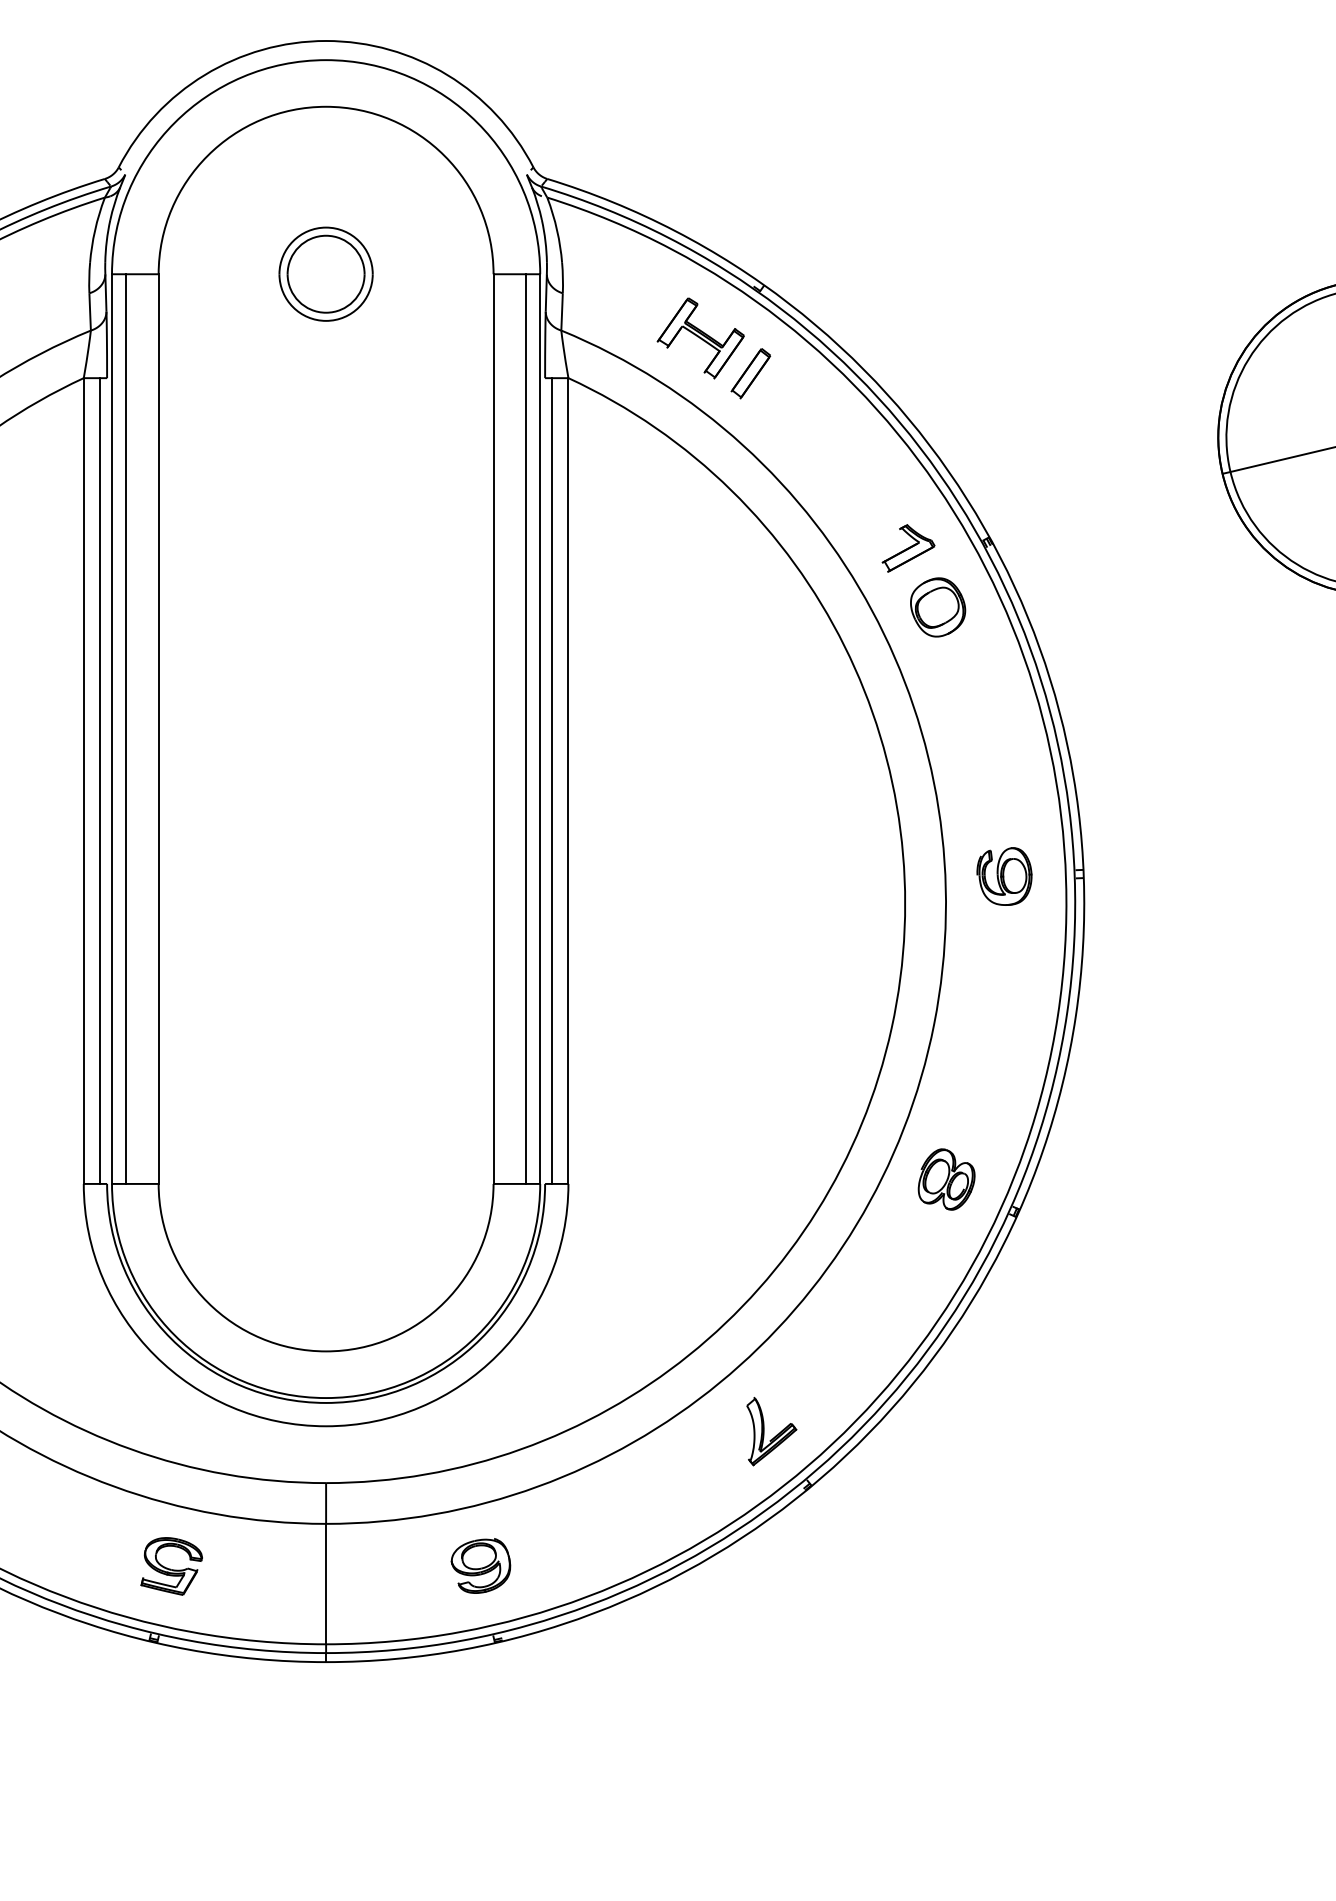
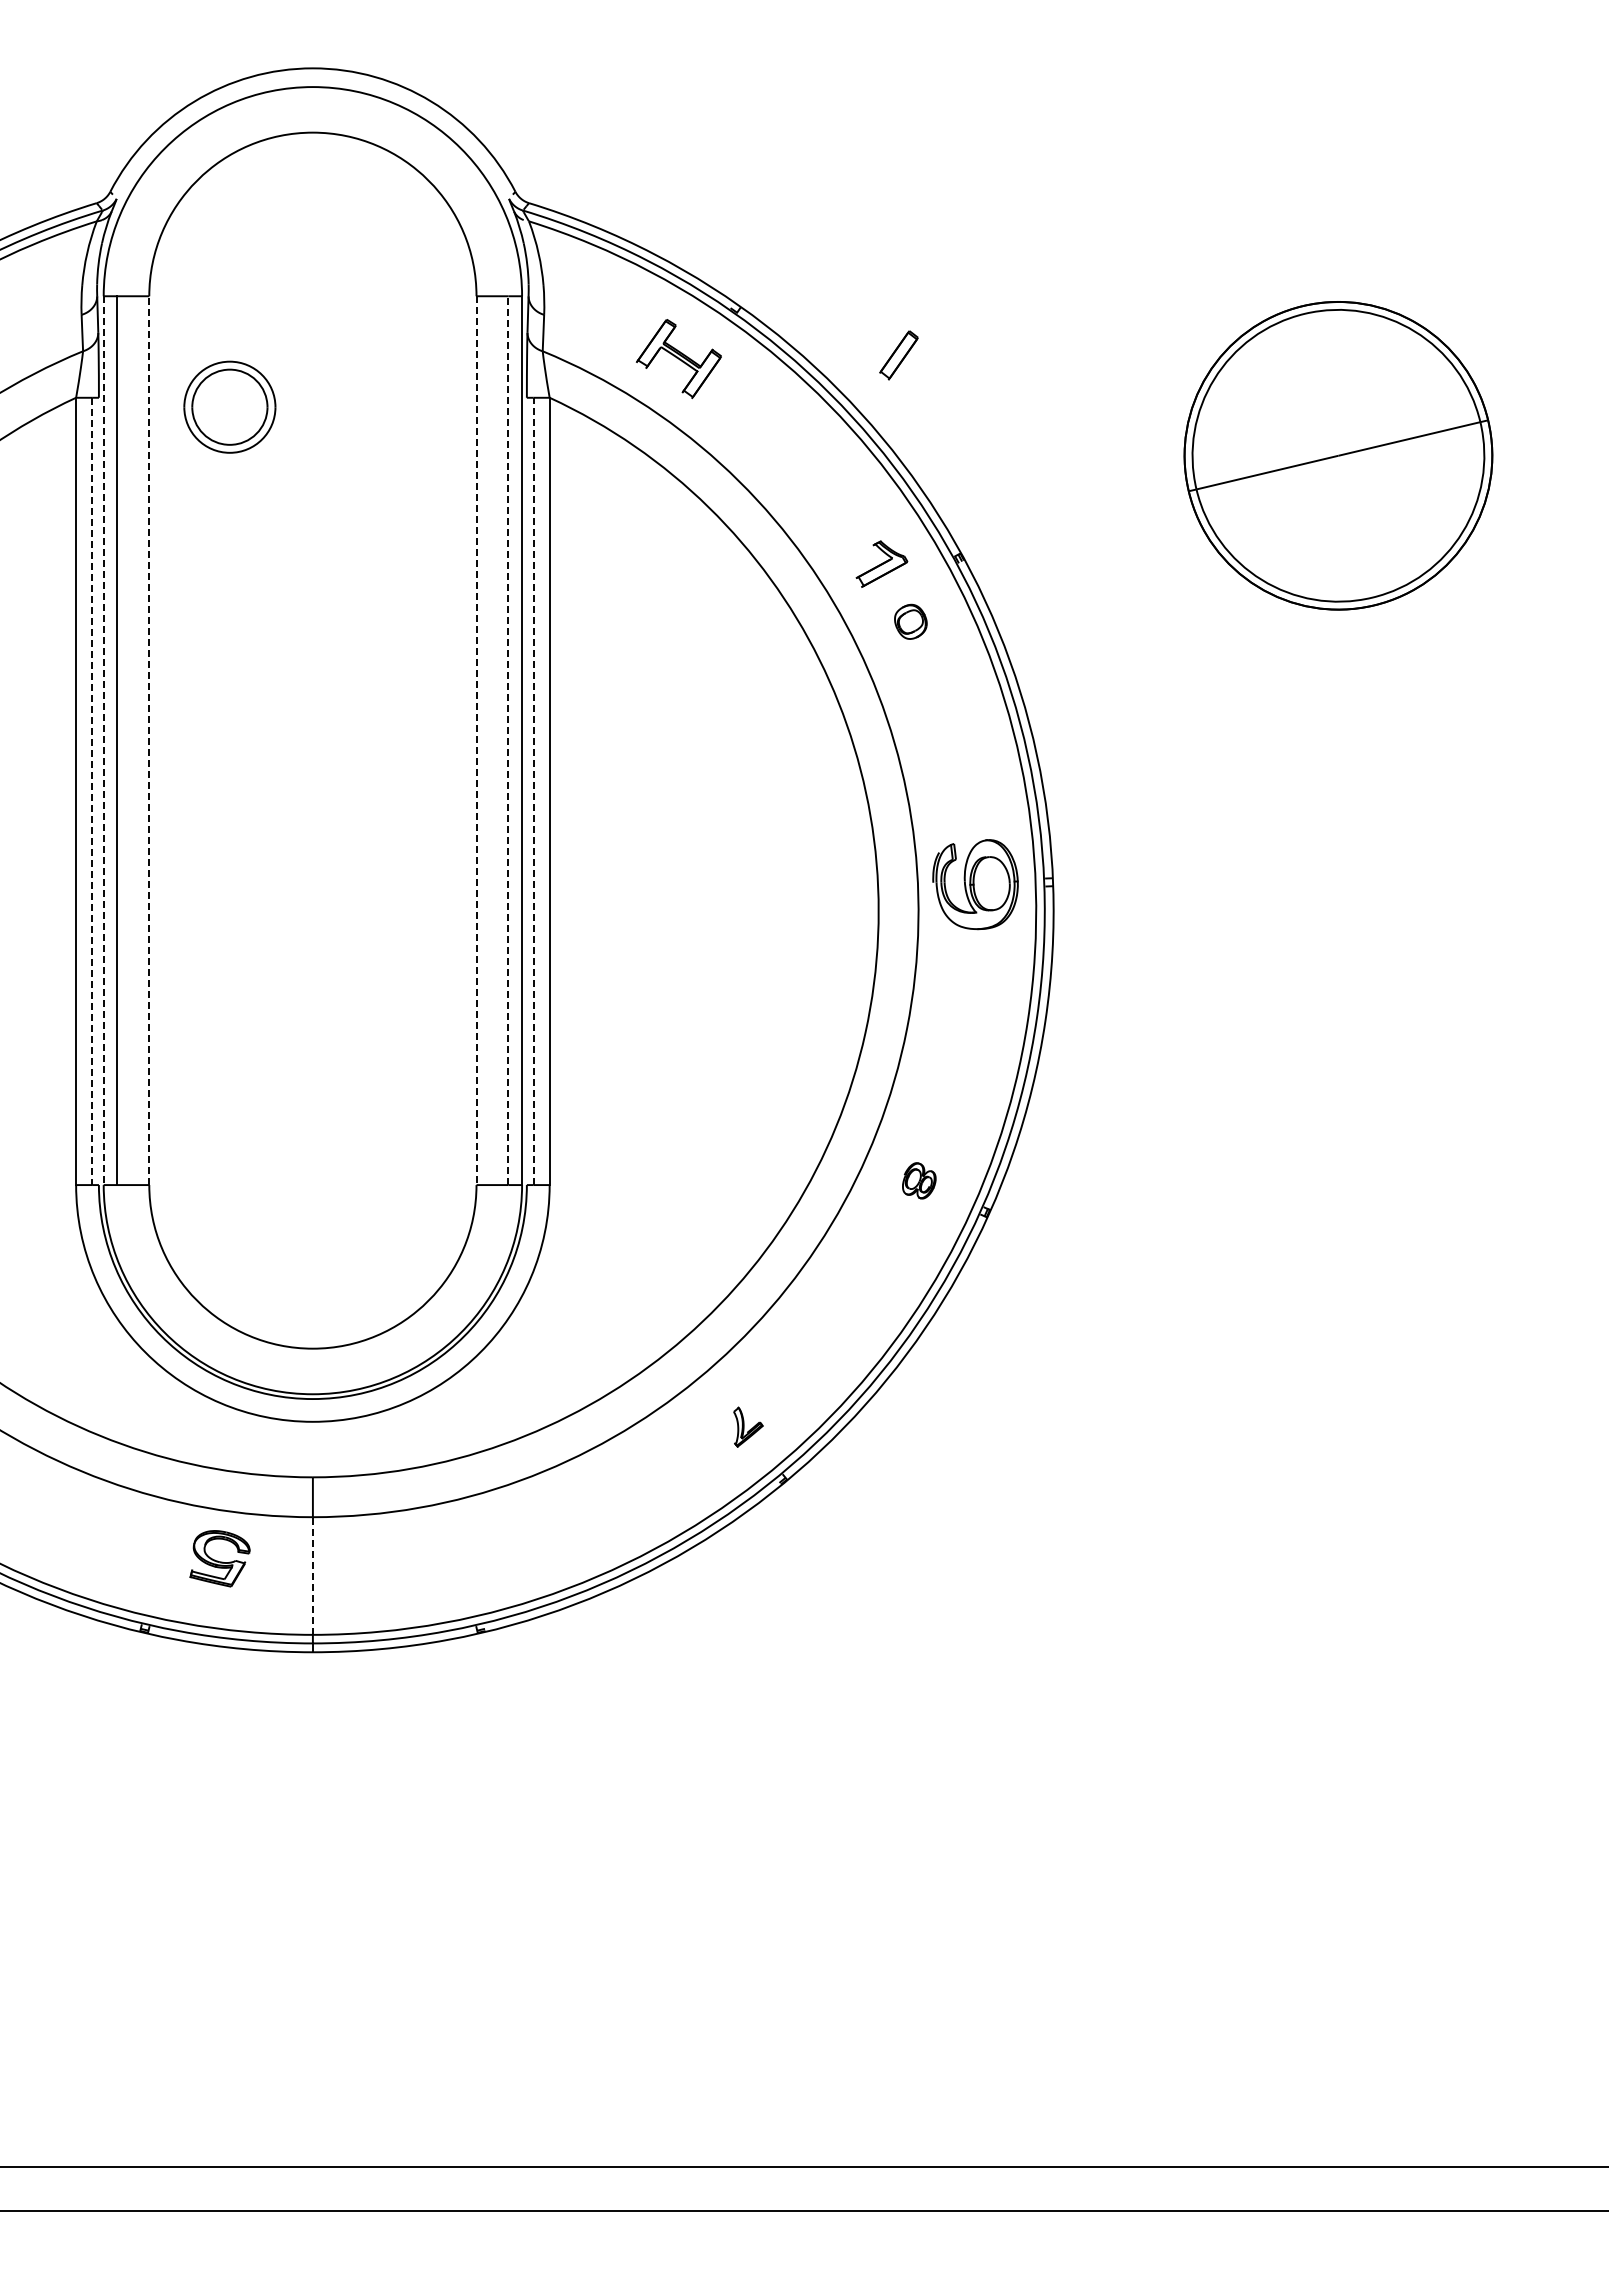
part: (325, 273) -> (229, 406), moved
part: (750, 373) -> (898, 355), moved
part: (937, 607) -> (910, 621), size x0.6
line: (158, 728) -> (149, 740), solid -> dashed
line: (526, 728) -> (508, 740), solid -> dashed
line: (111, 729) -> (103, 741), solid -> dashed
line: (493, 729) -> (476, 741), solid -> dashed
line: (100, 781) -> (92, 791), solid -> dashed
line: (551, 781) -> (533, 791), solid -> dashed
part: (1004, 876) -> (975, 884), size x1.6
part: (946, 1179) -> (919, 1180), size x0.6
part: (771, 1431) -> (748, 1426), size x0.6
part: (171, 1566) -> (219, 1558), moved
part: (480, 1566) -> (463, 1558), removed
line: (325, 1584) -> (312, 1576), solid -> dashed

